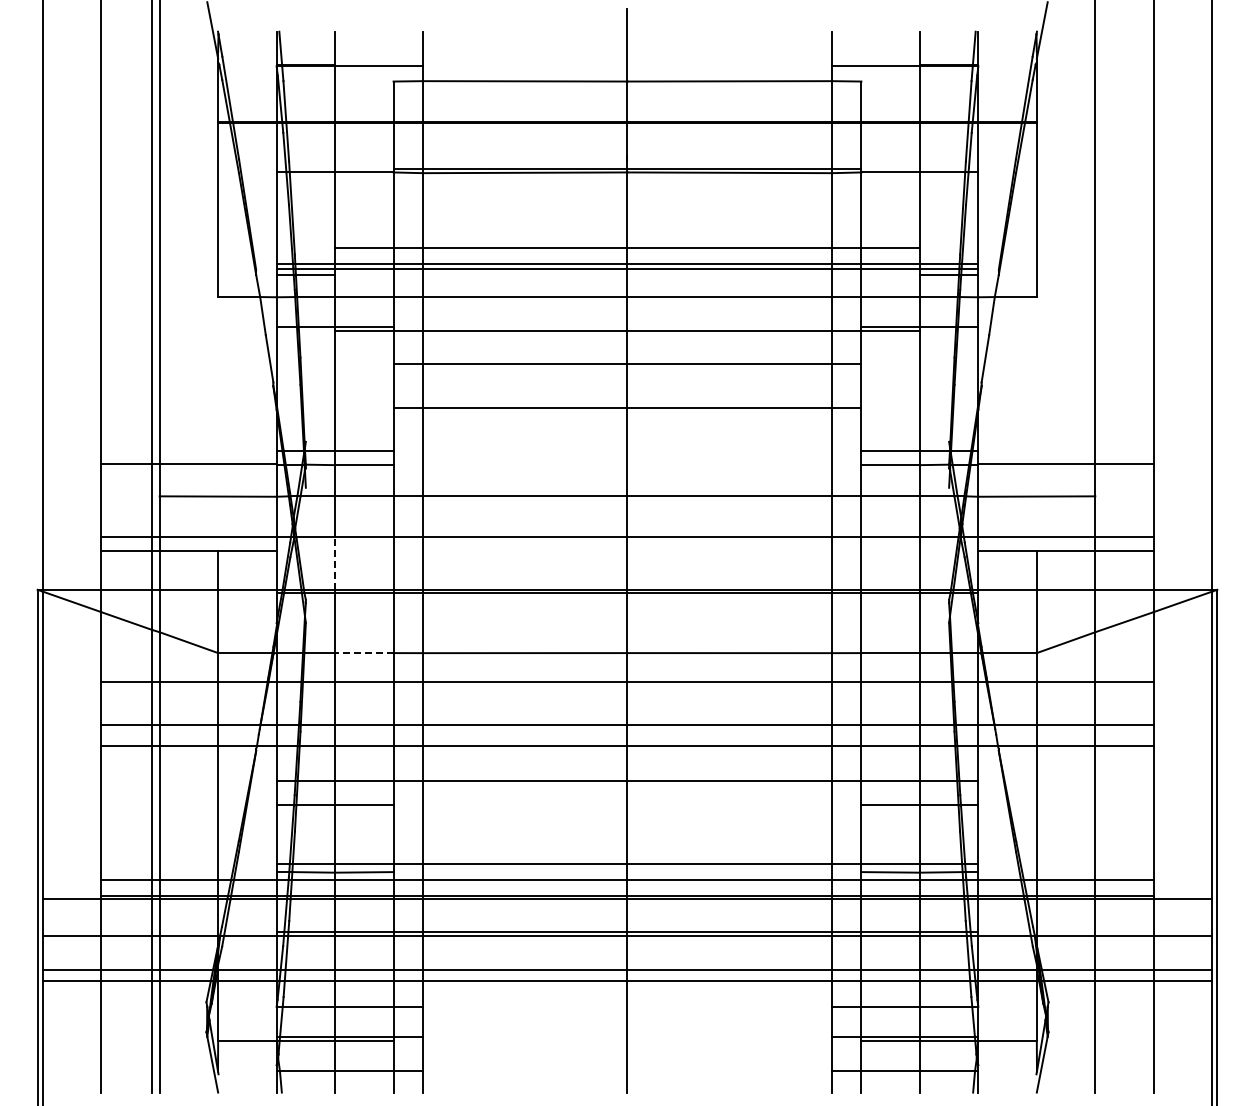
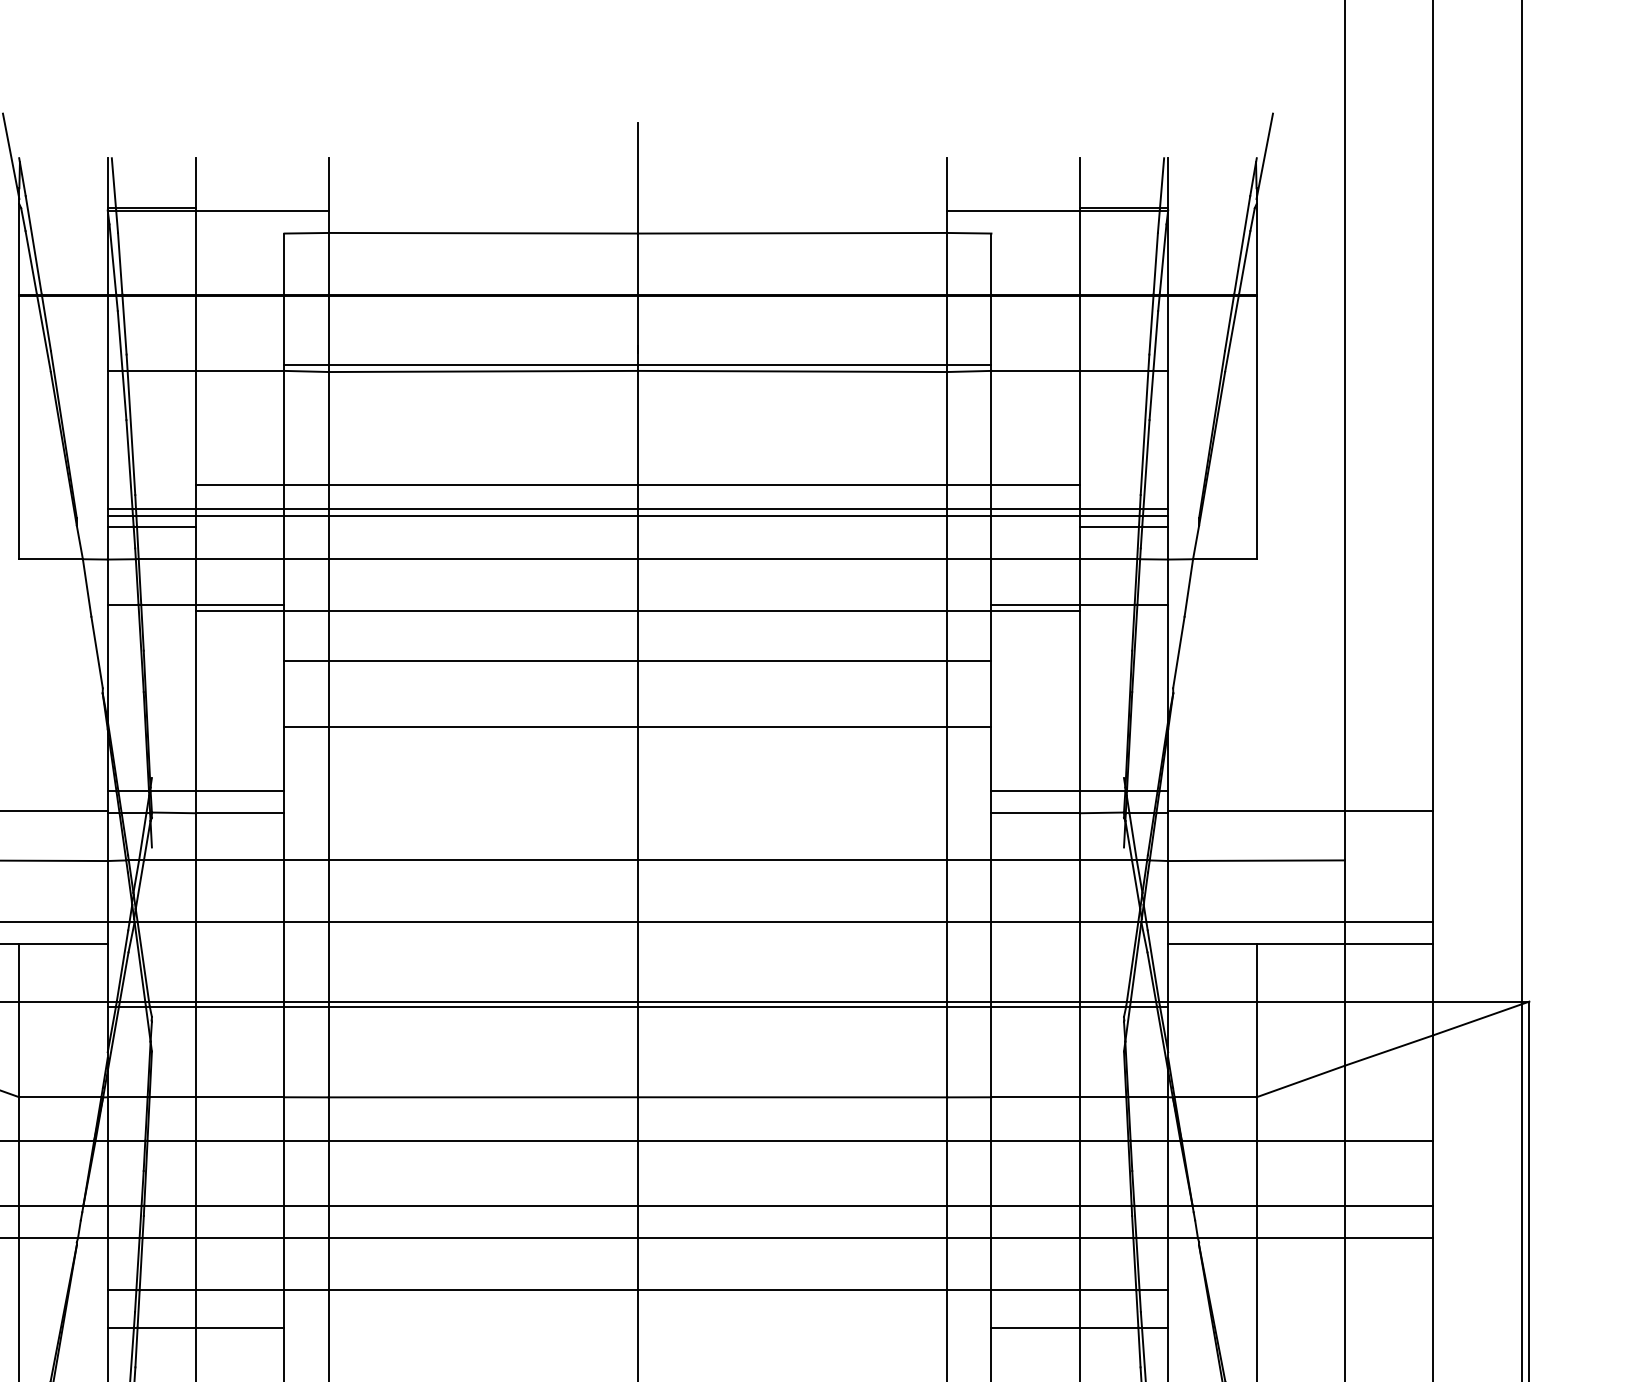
line: (335, 563) -> (196, 961), dashed -> solid
line: (363, 653) -> (239, 1097), dashed -> solid

